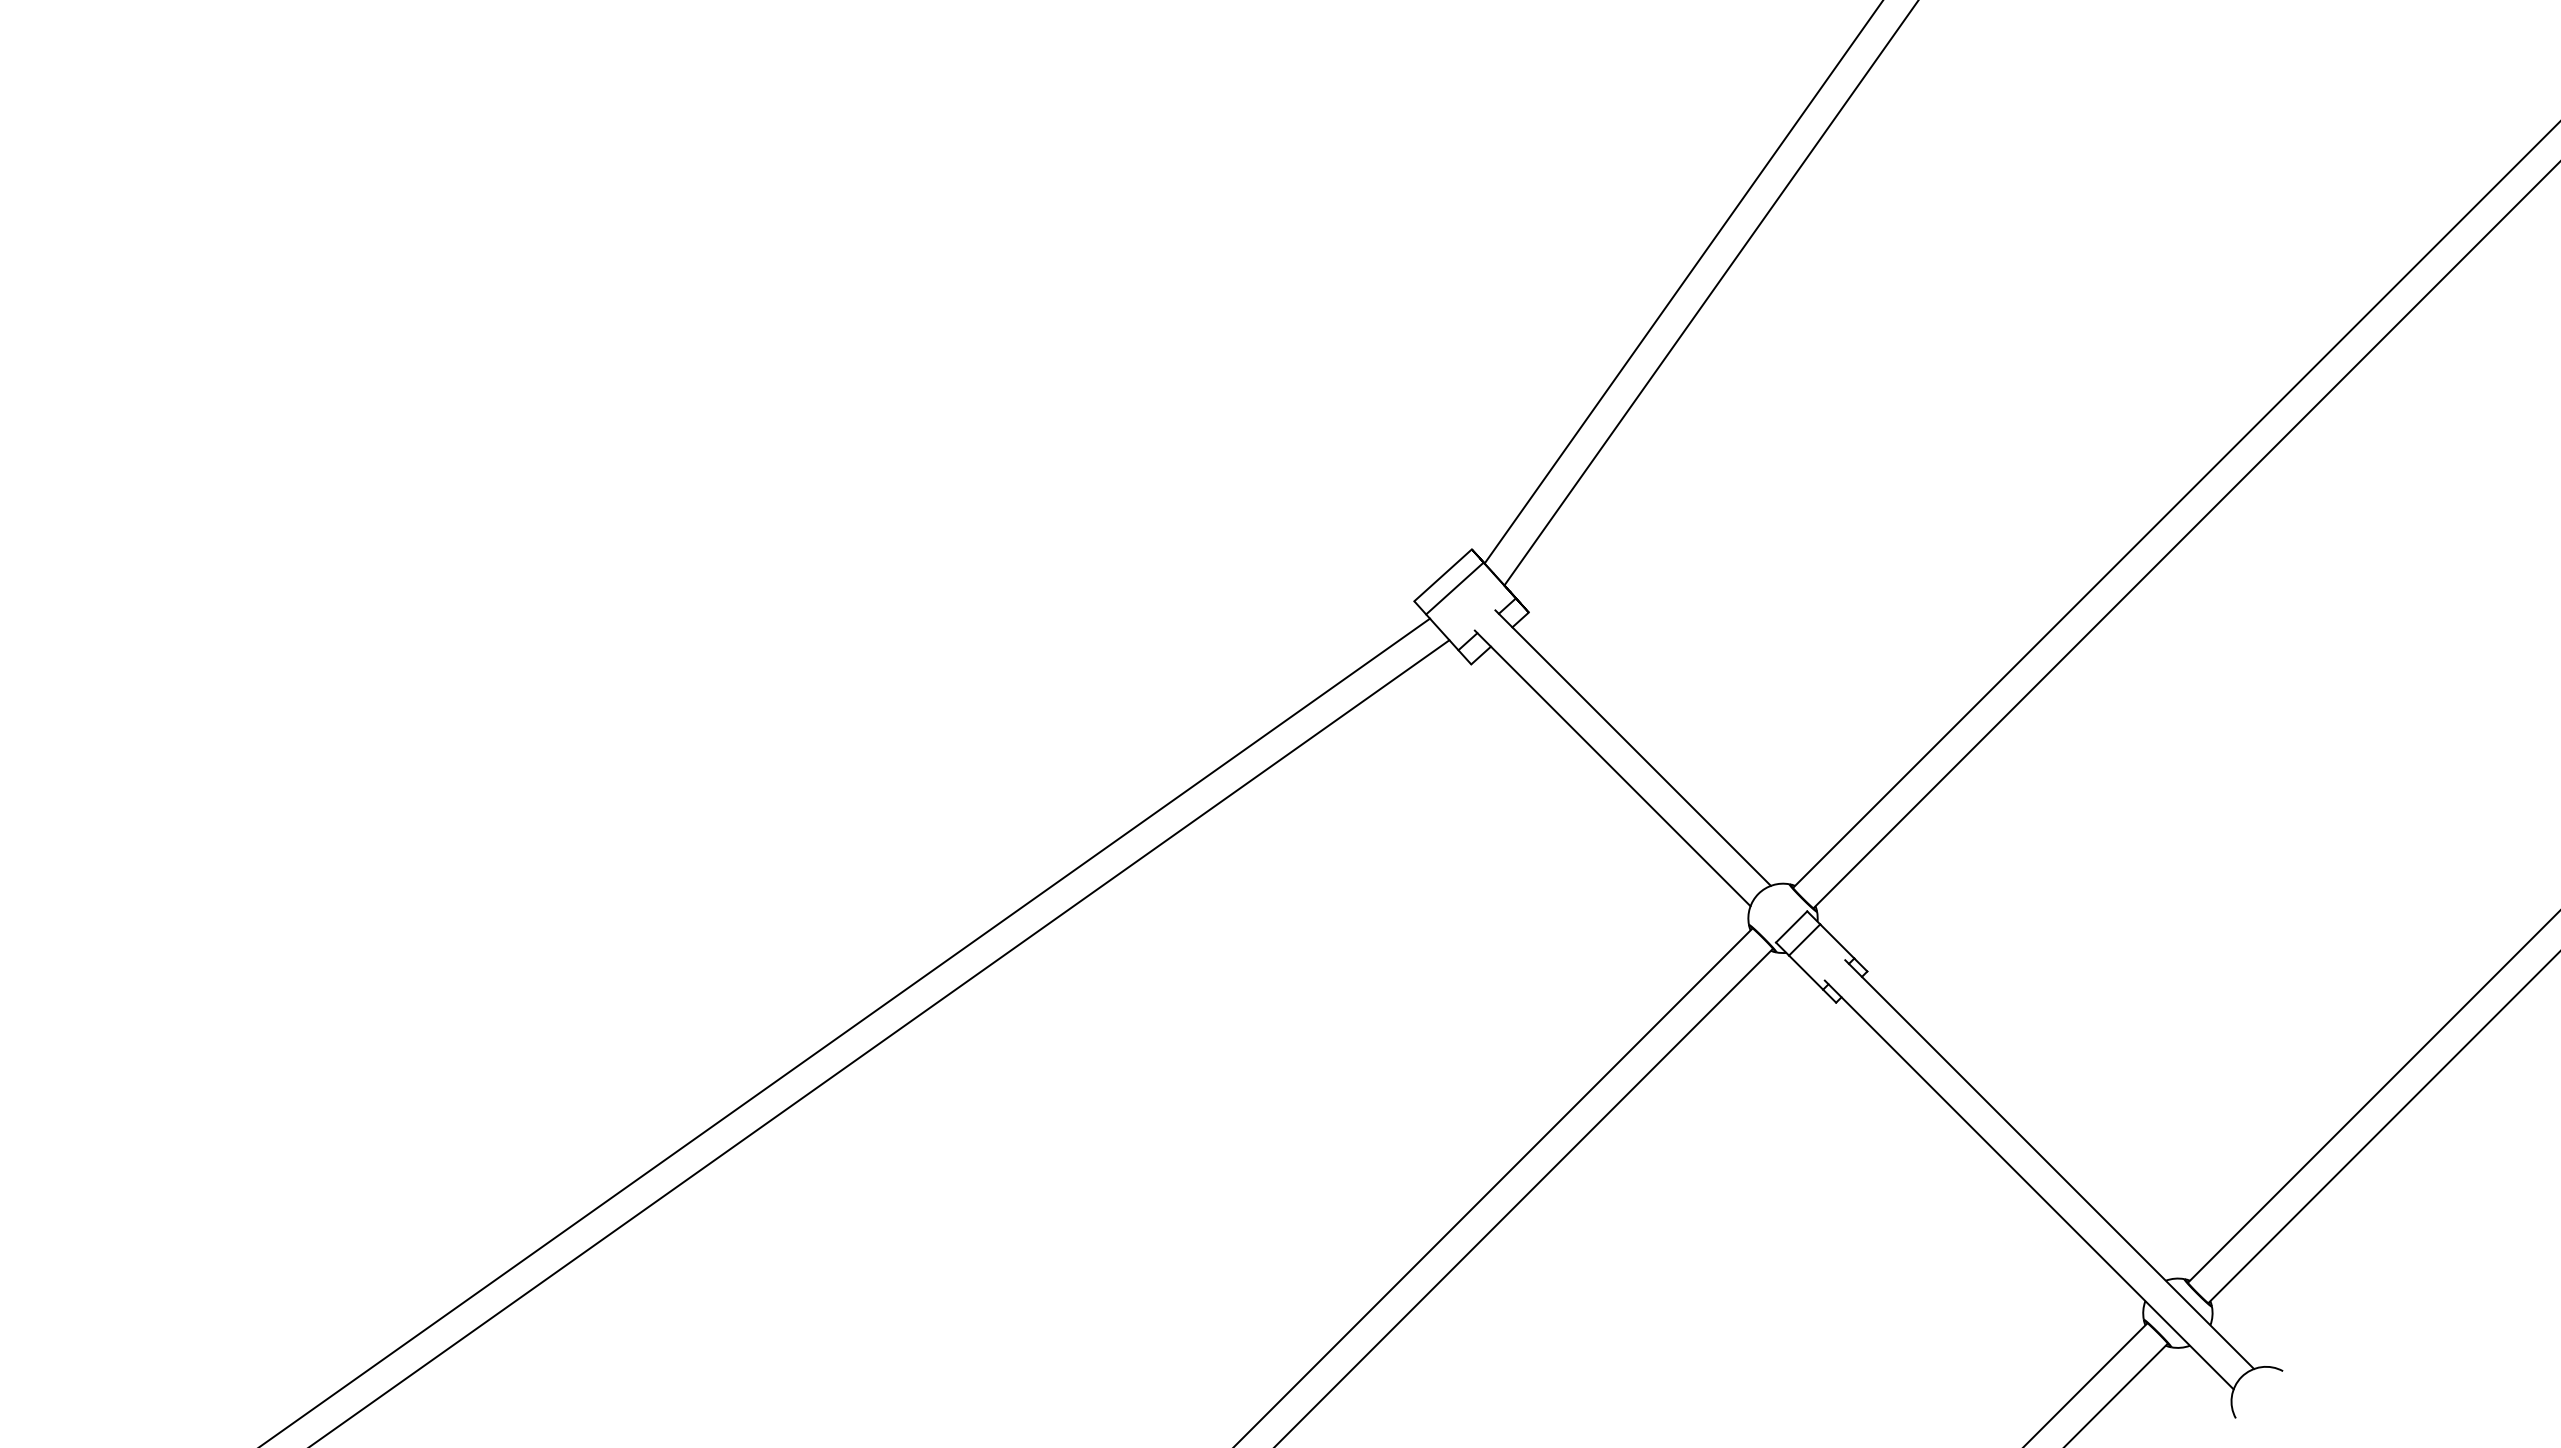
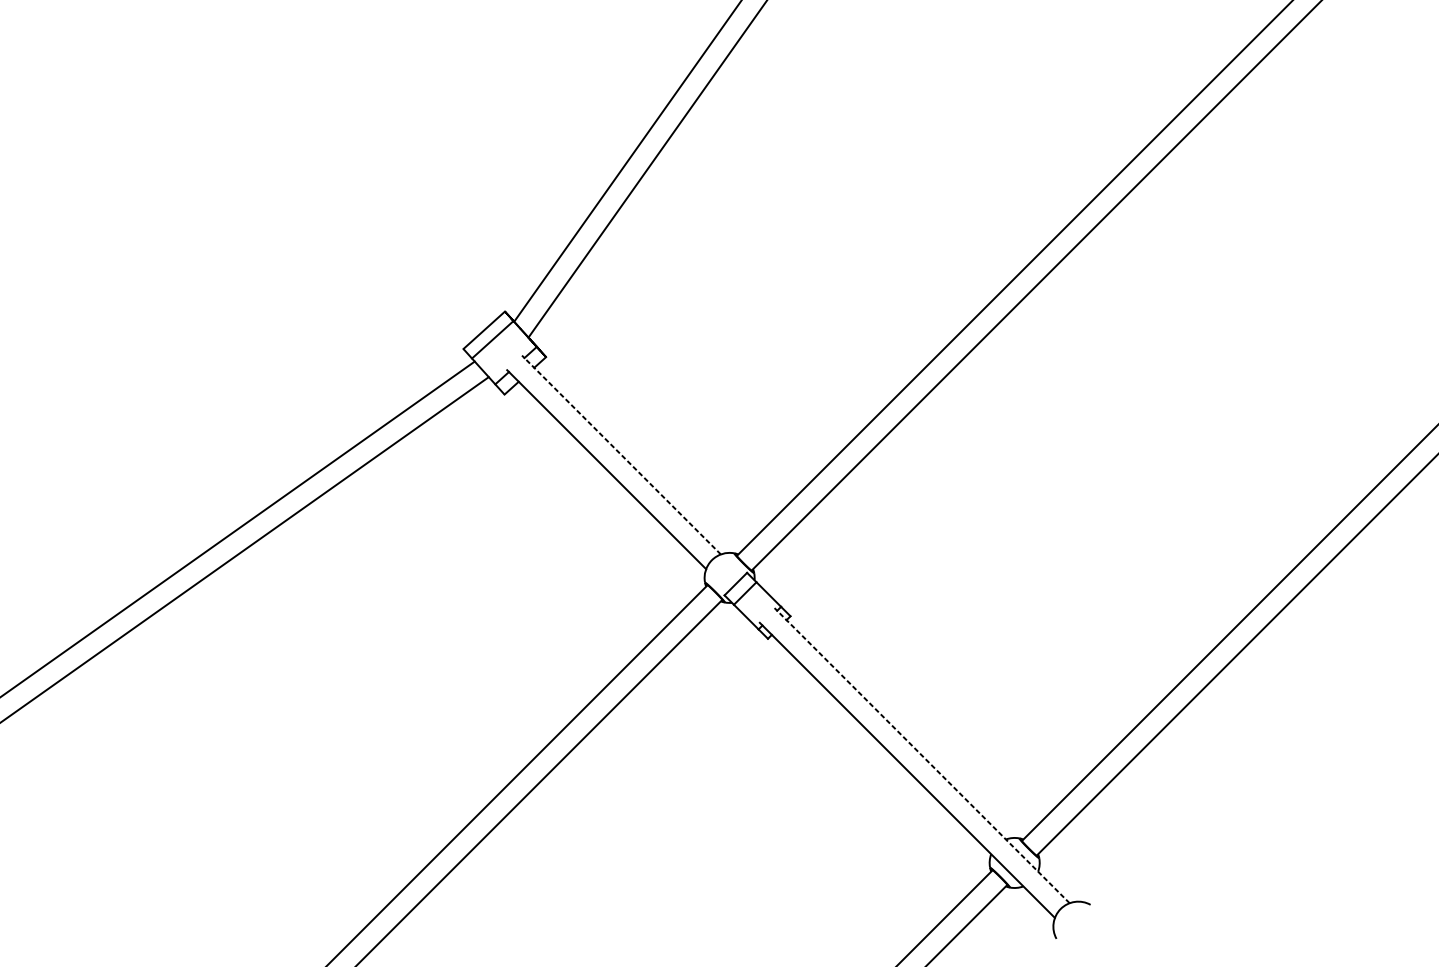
line: (1633, 748) -> (621, 455), solid -> dashed
line: (2049, 1164) -> (921, 755), solid -> dashed

